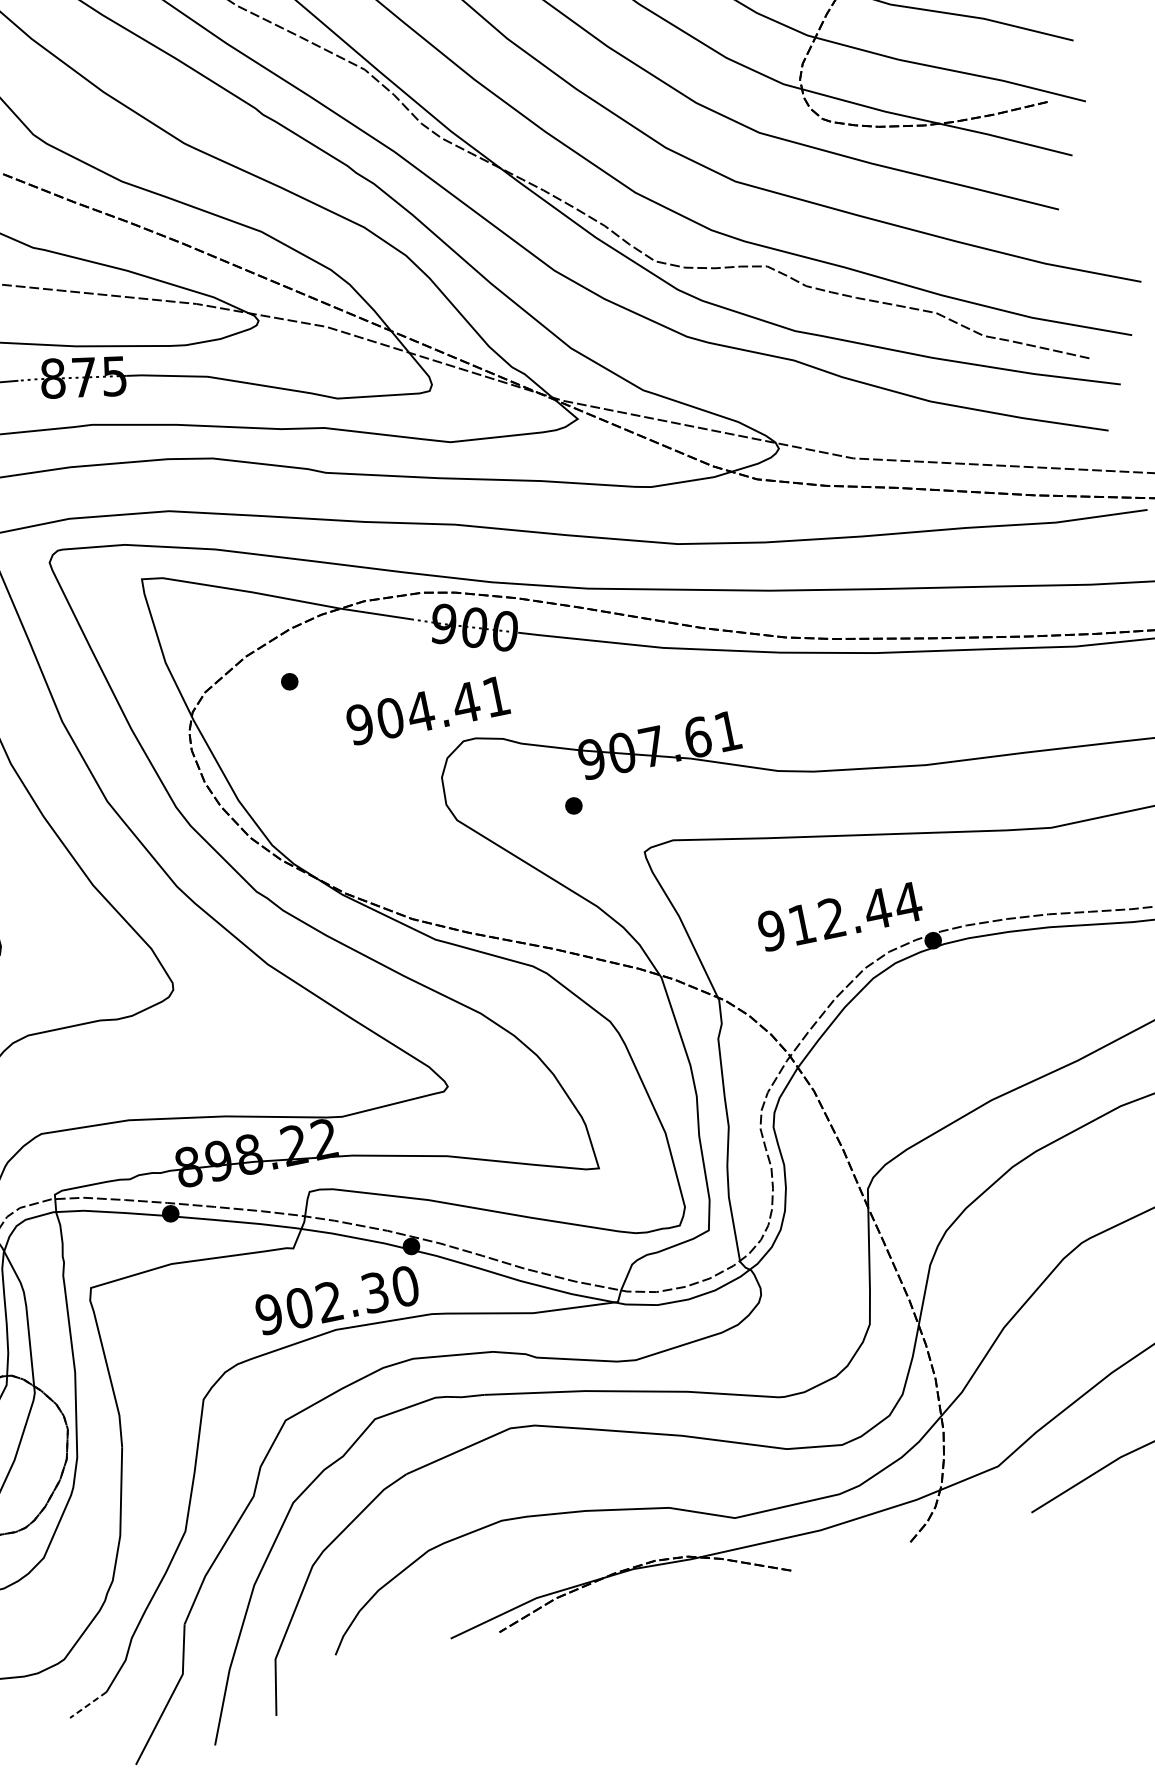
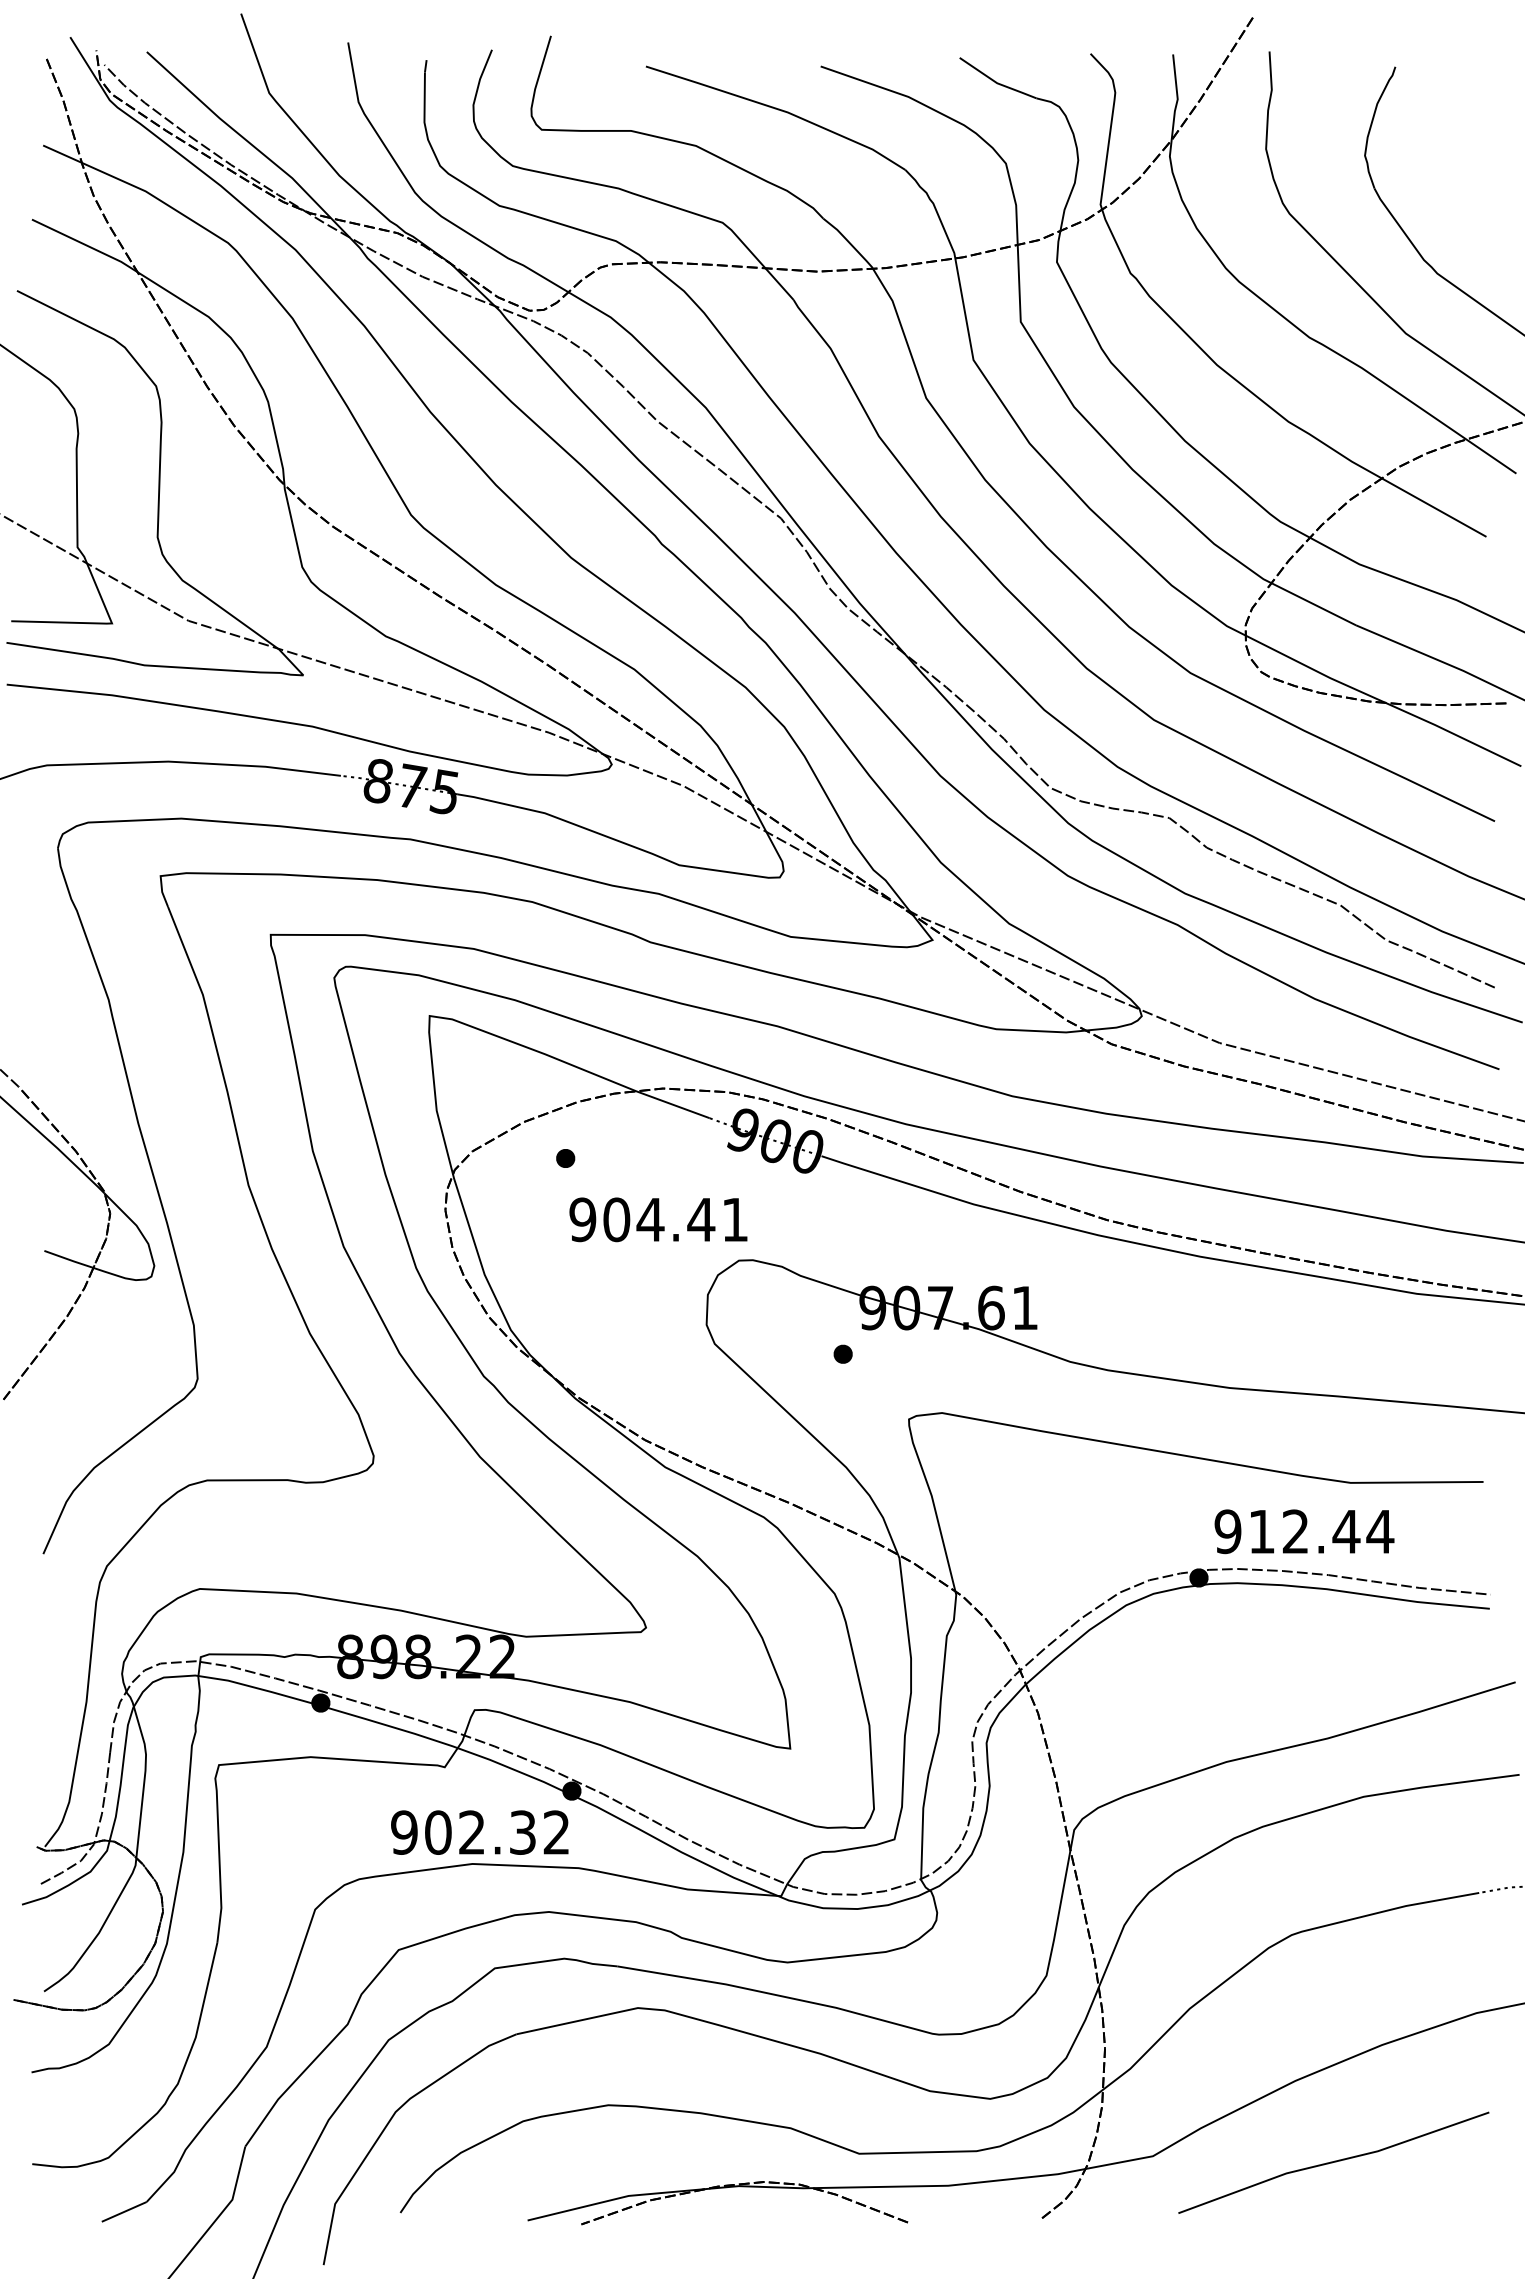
text: (427, 710) -> (658, 1219), moved
text: (840, 916) -> (1304, 1531), moved
text: (405, 1286) -> (556, 1832), 902.30 -> 902.32
line: (88, 1704) -> (124, 2211), dashed -> solid

